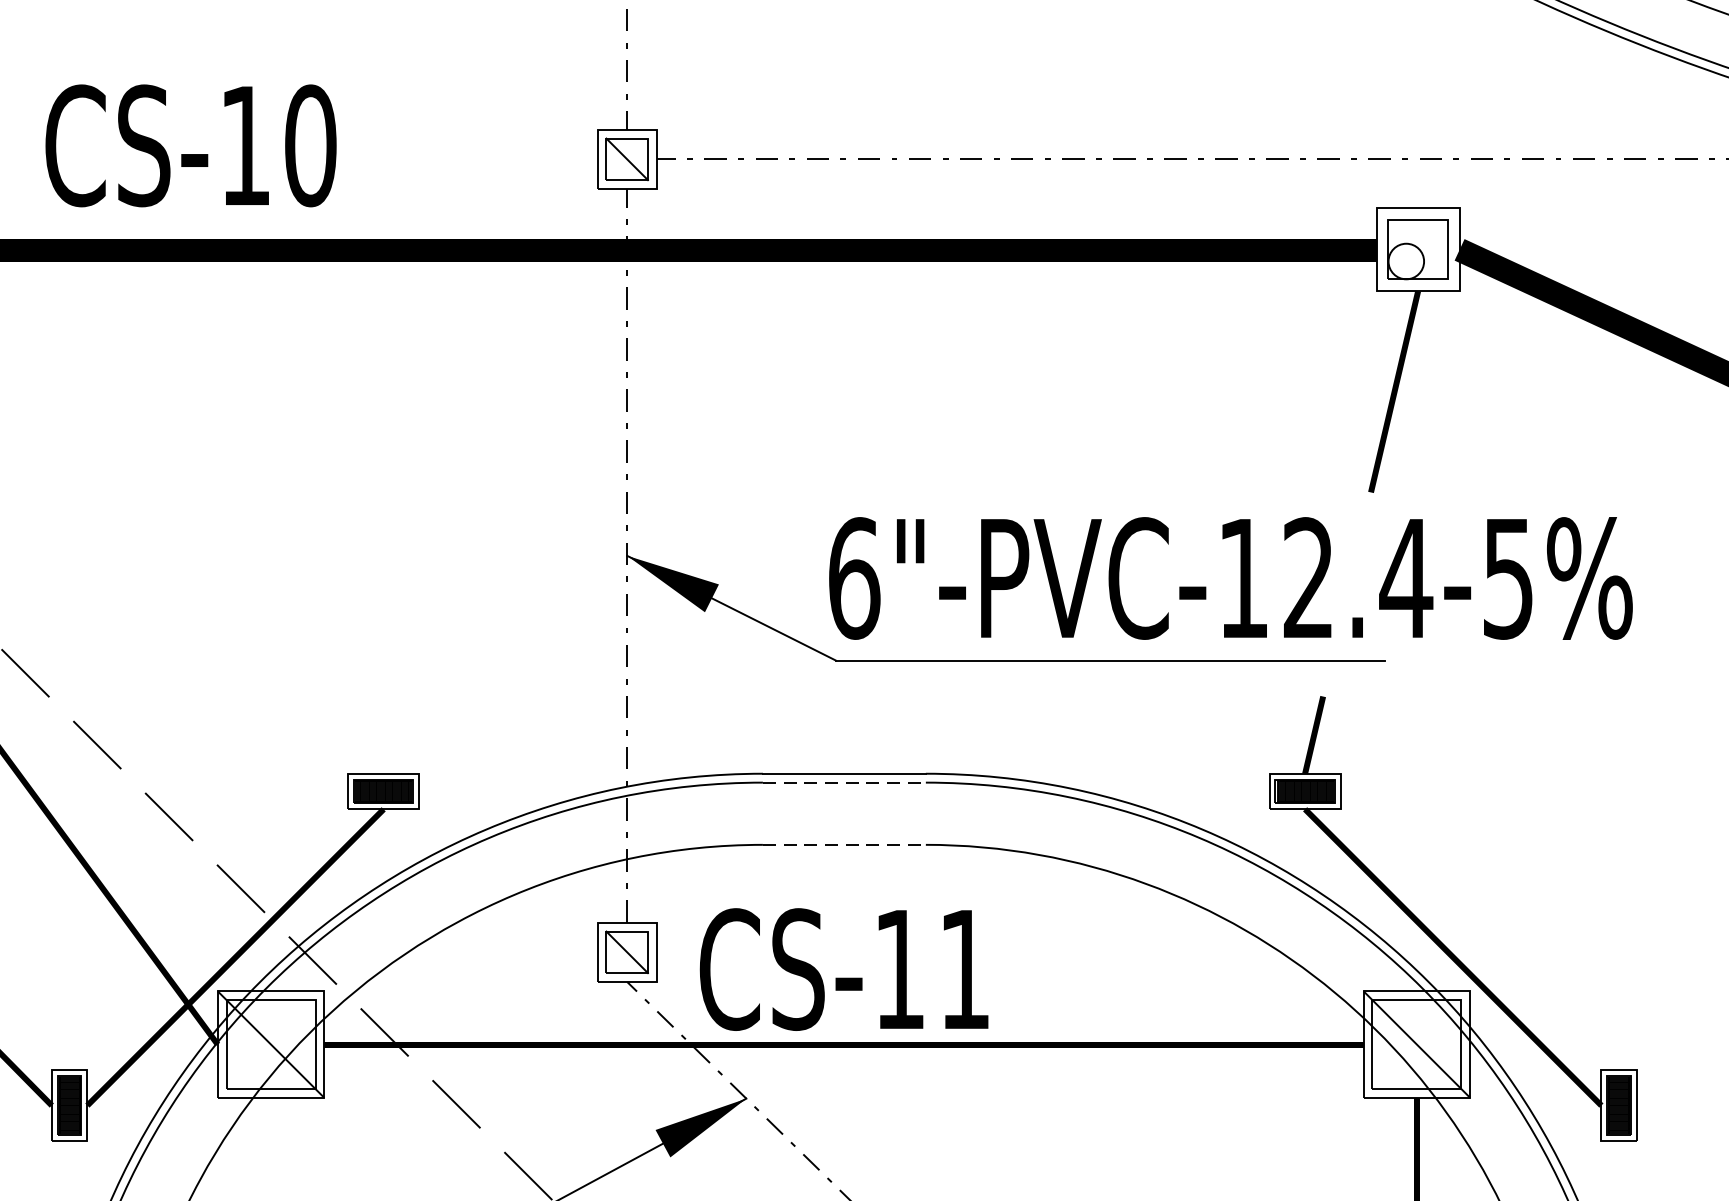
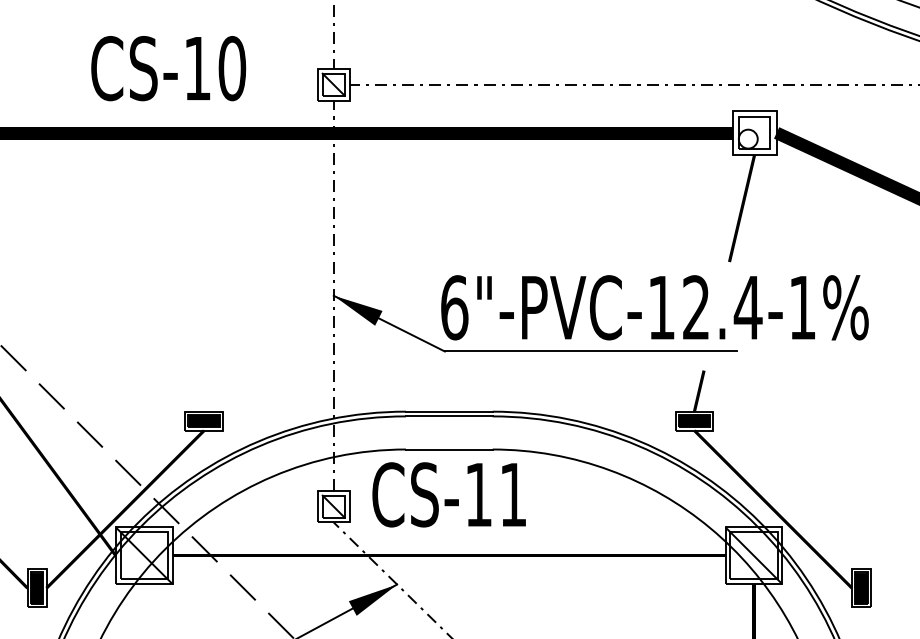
text: (190, 145) -> (168, 68), moved
text: (1508, 579) -> (802, 308), 6"-PVC-12.4-5%%% -> 6"-PVC-12.4-1%%%
line: (844, 782) -> (449, 416), dashed -> solid
line: (844, 844) -> (449, 449), dashed -> solid
text: (842, 968) -> (448, 494), moved

